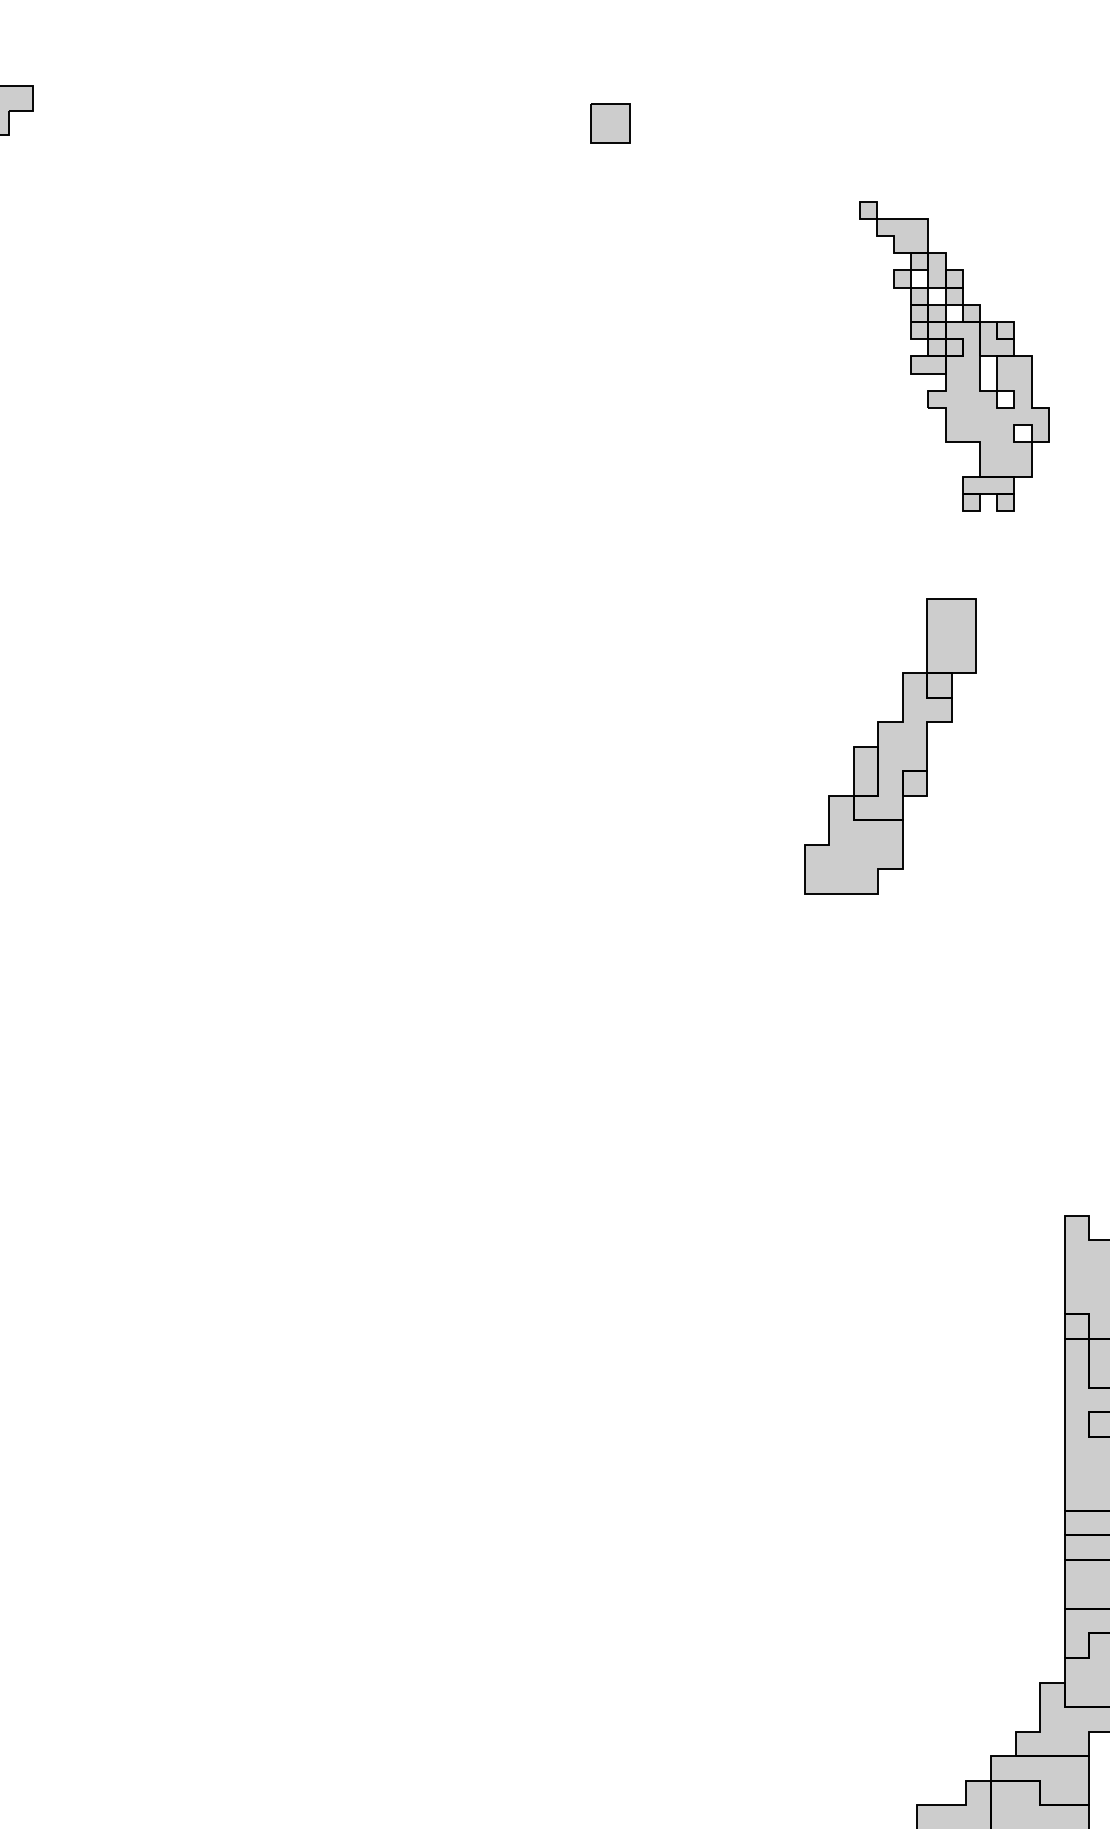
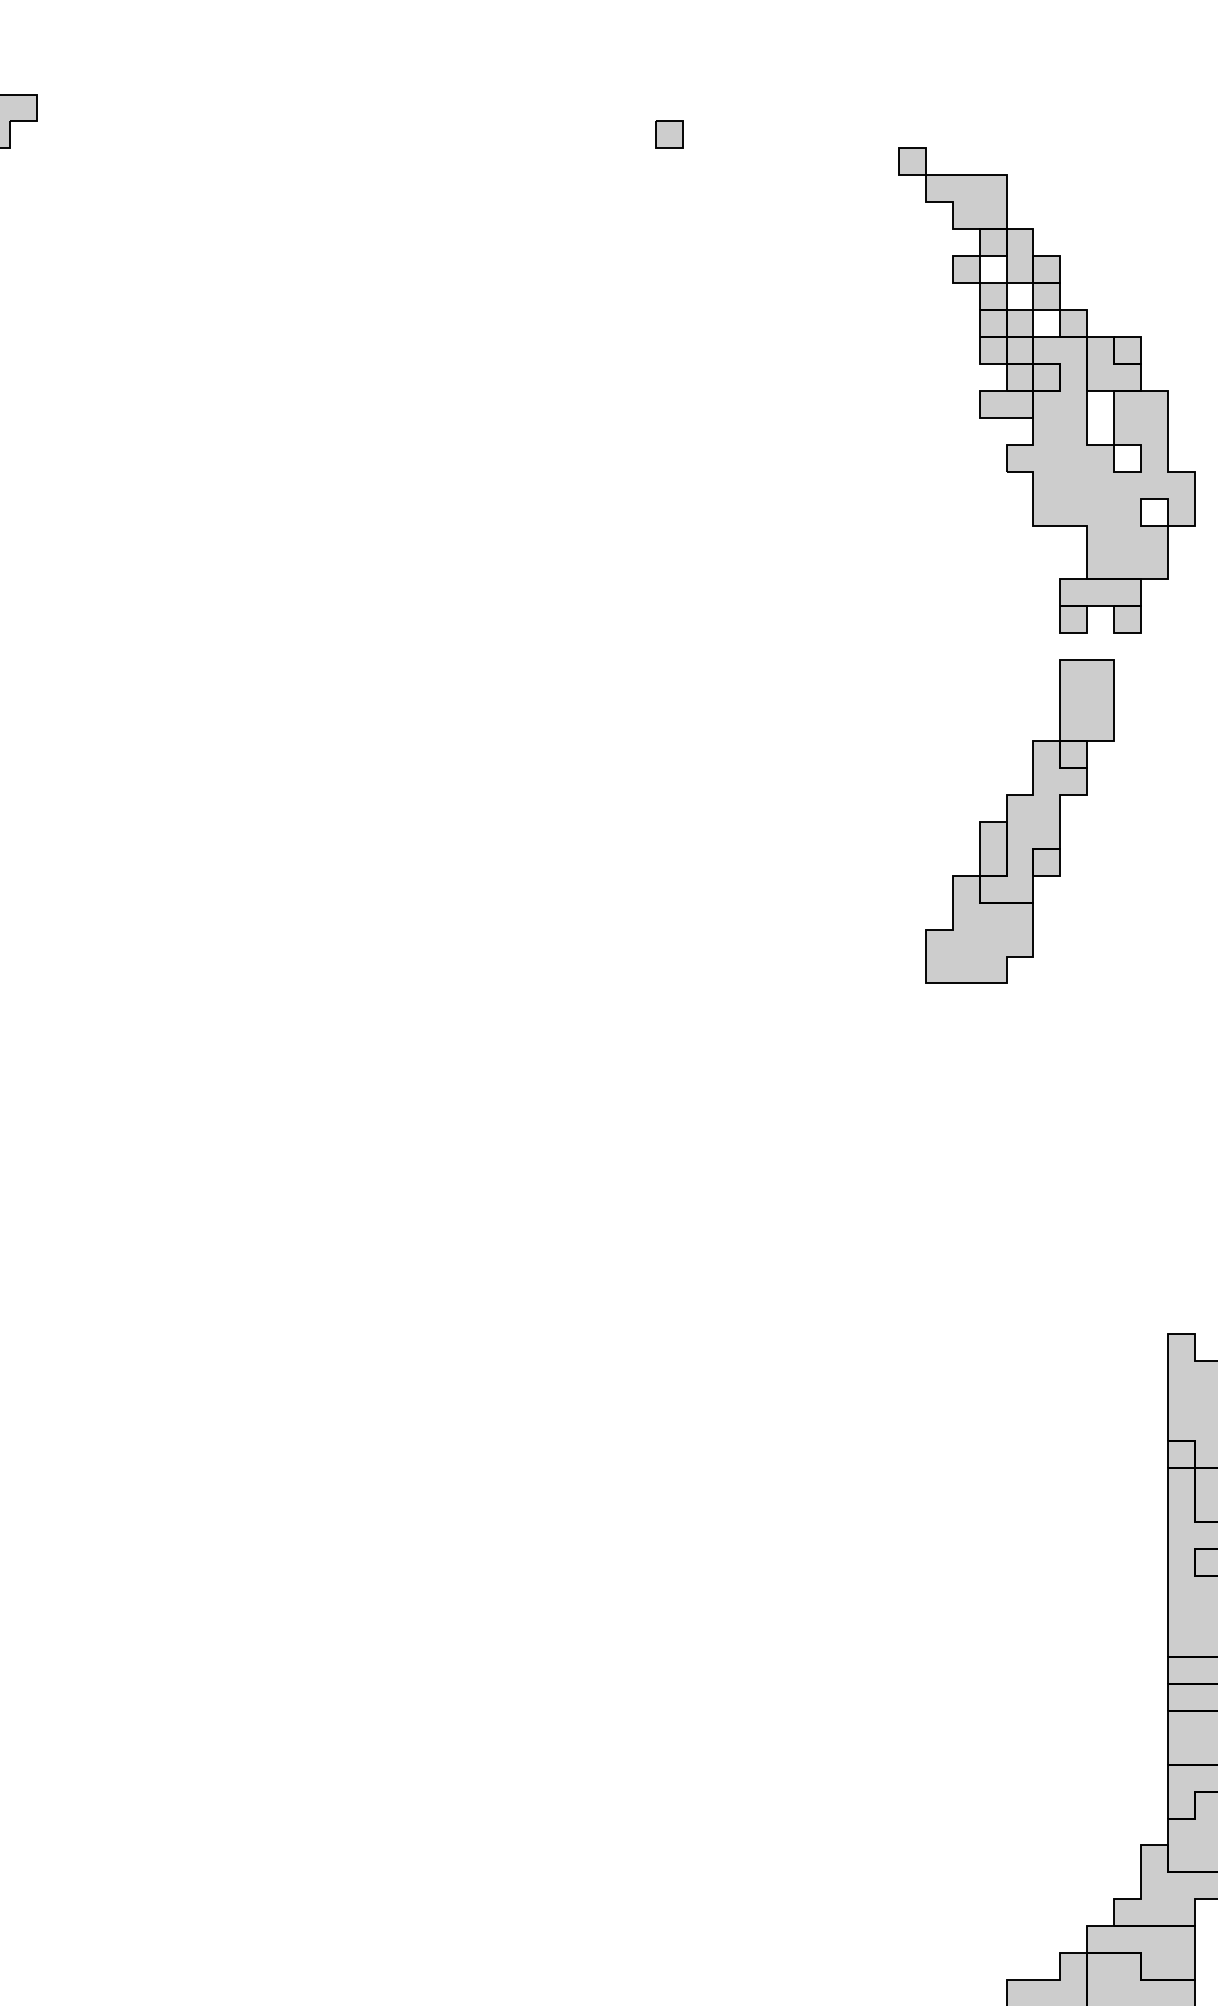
part: (610, 122) -> (669, 134), size x0.62
part: (953, 356) -> (1046, 390), size x1.43
part: (890, 746) -> (1019, 821), moved

